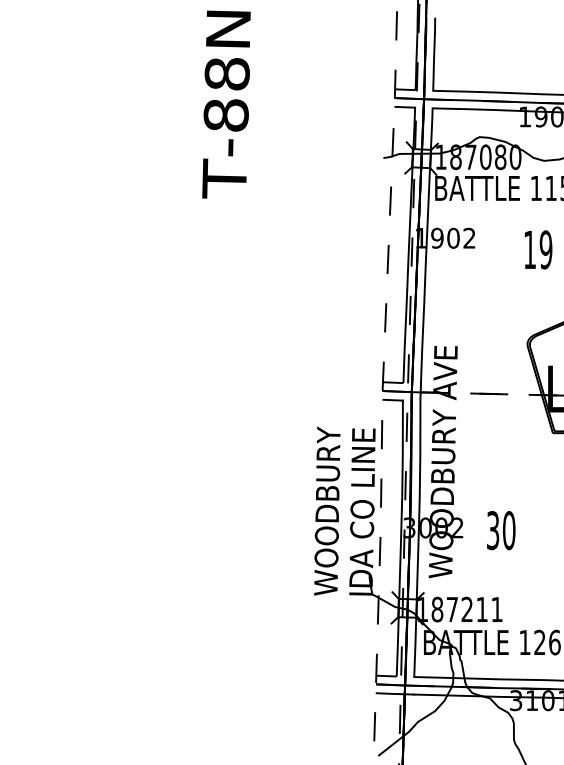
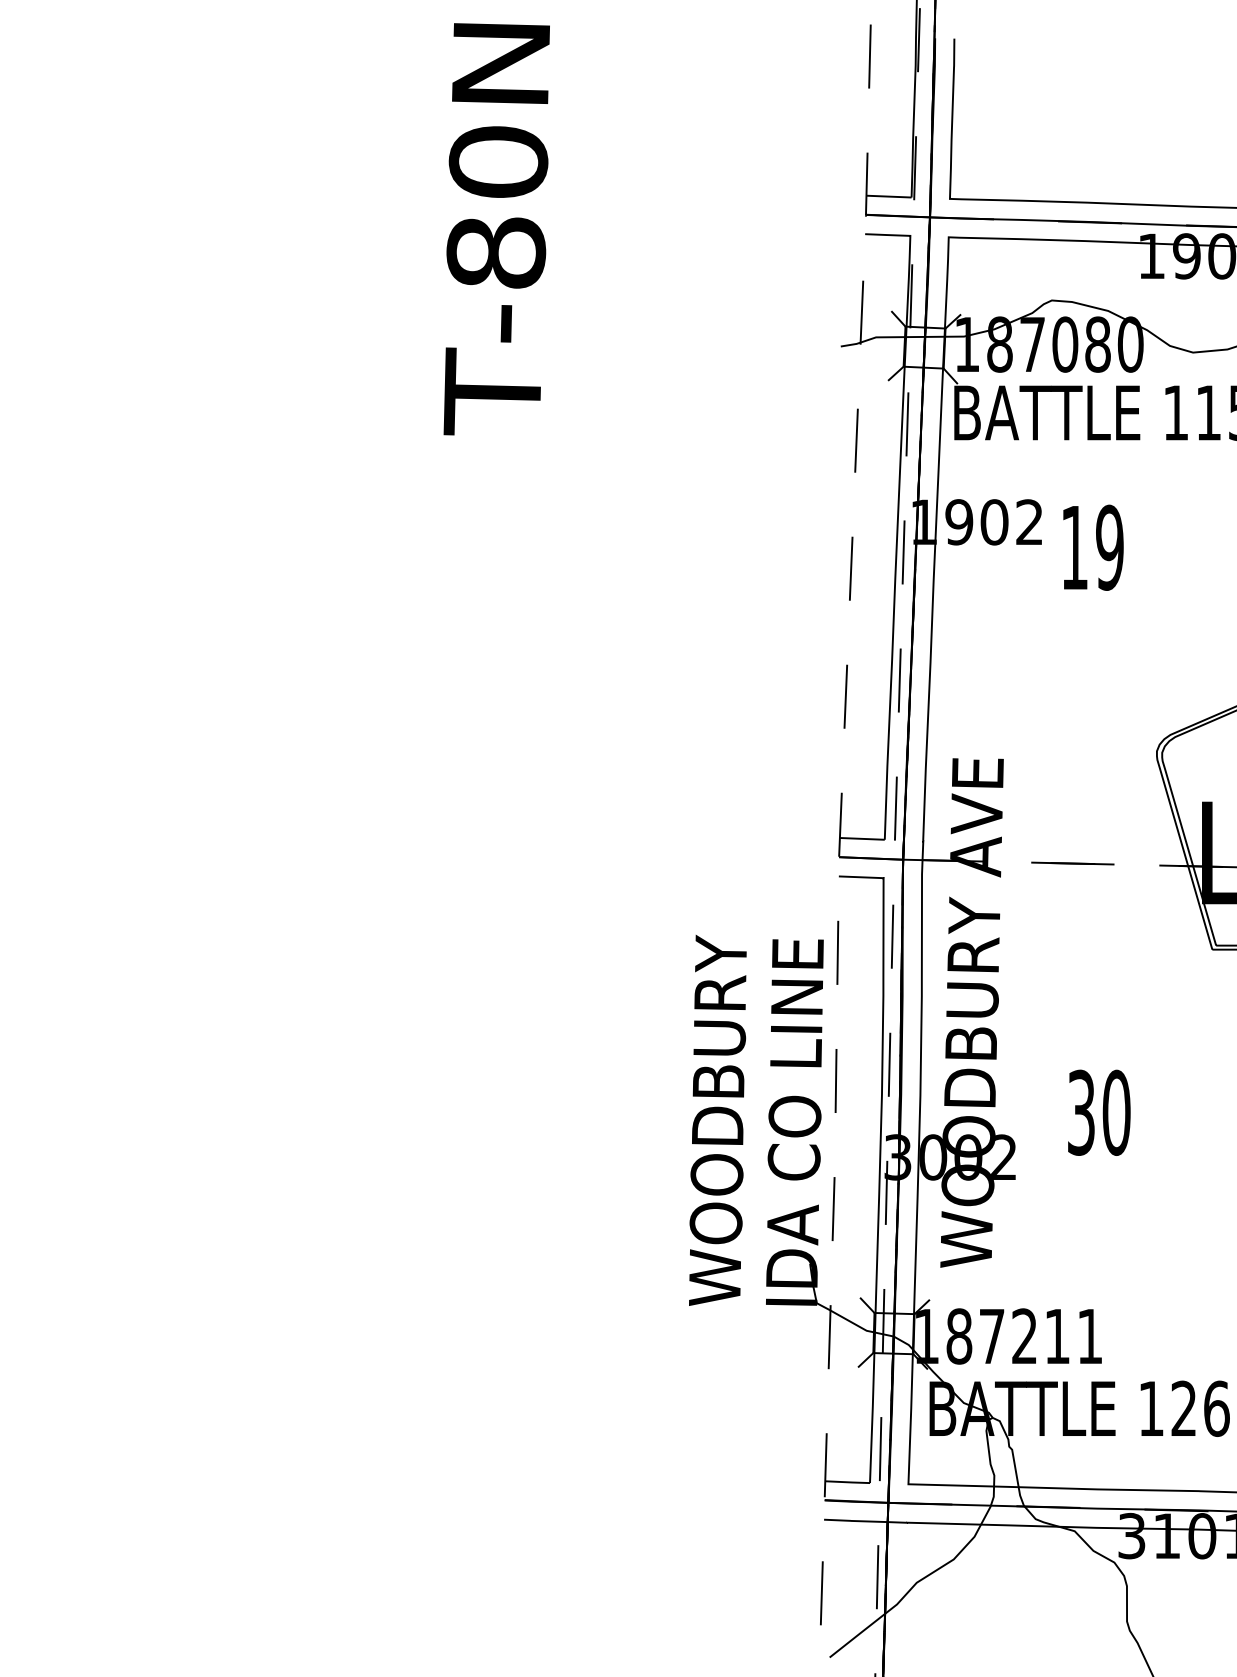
text: (226, 73) -> (496, 160), T-88N -> T-80N
text: (538, 249) -> (1093, 546), moved
text: (501, 530) -> (1099, 1112), moved

